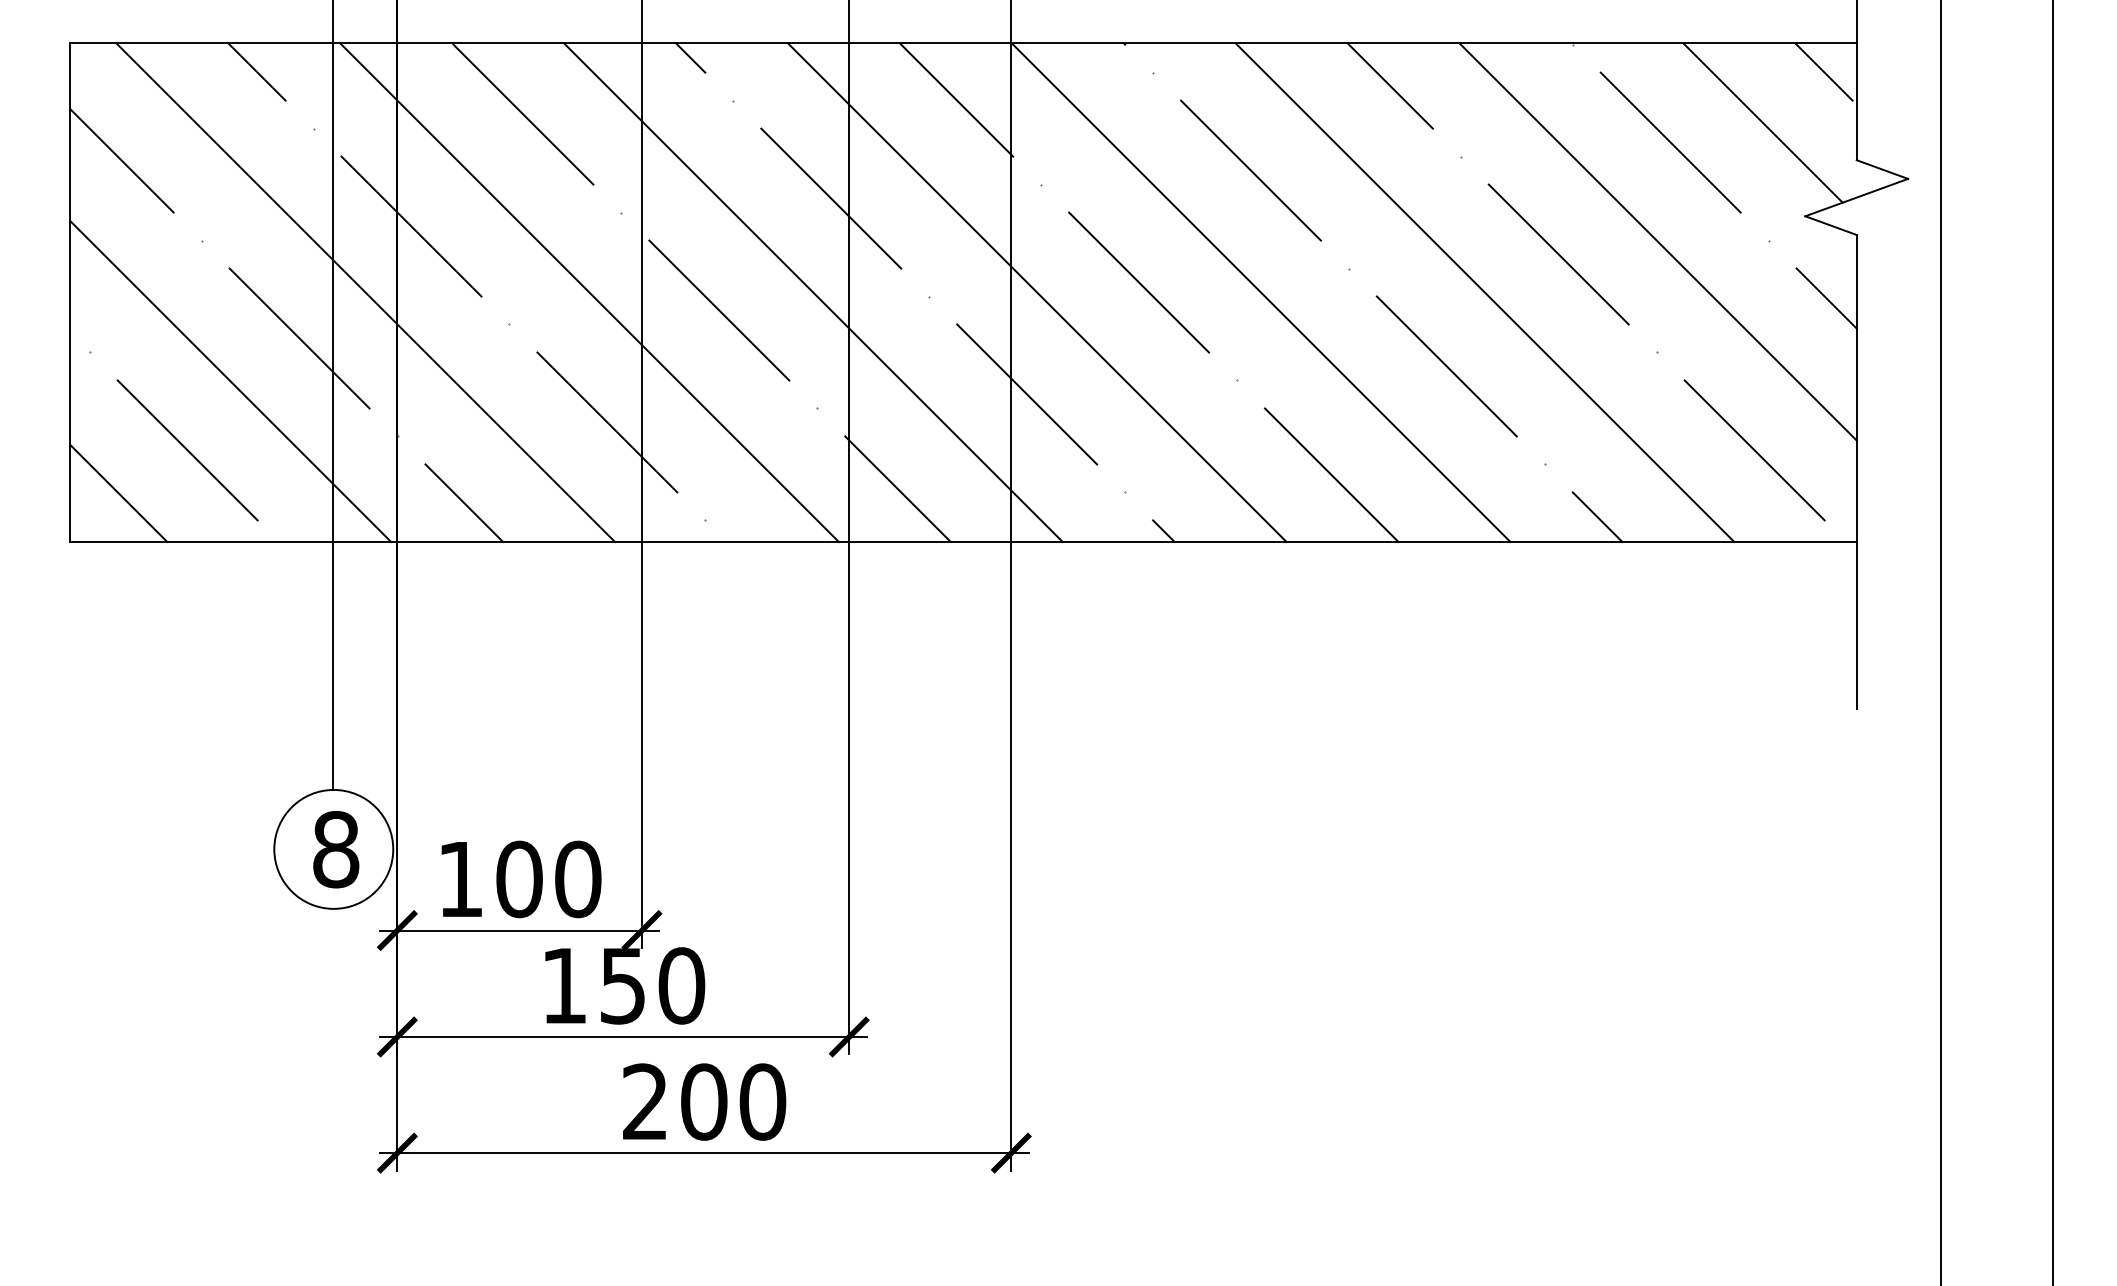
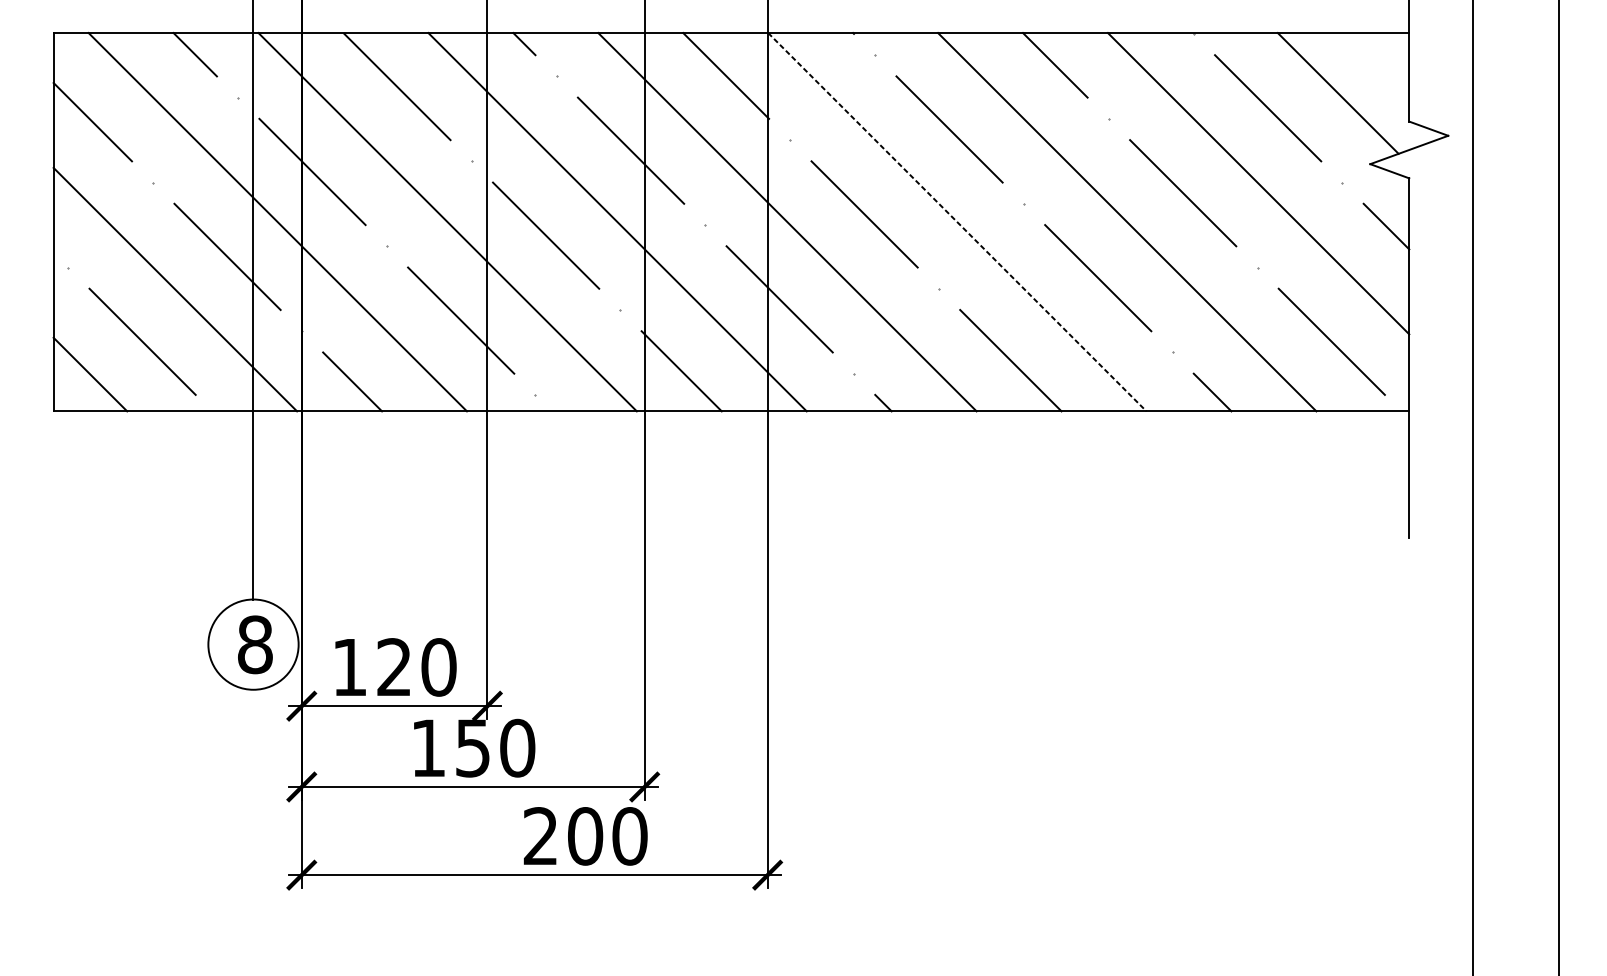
line: (1823, 71) -> (1384, 54), removed
line: (1261, 292) -> (957, 222), solid -> dashed
text: (519, 879) -> (394, 667), 100 -> 120
text: (704, 1101) -> (585, 835), moved

